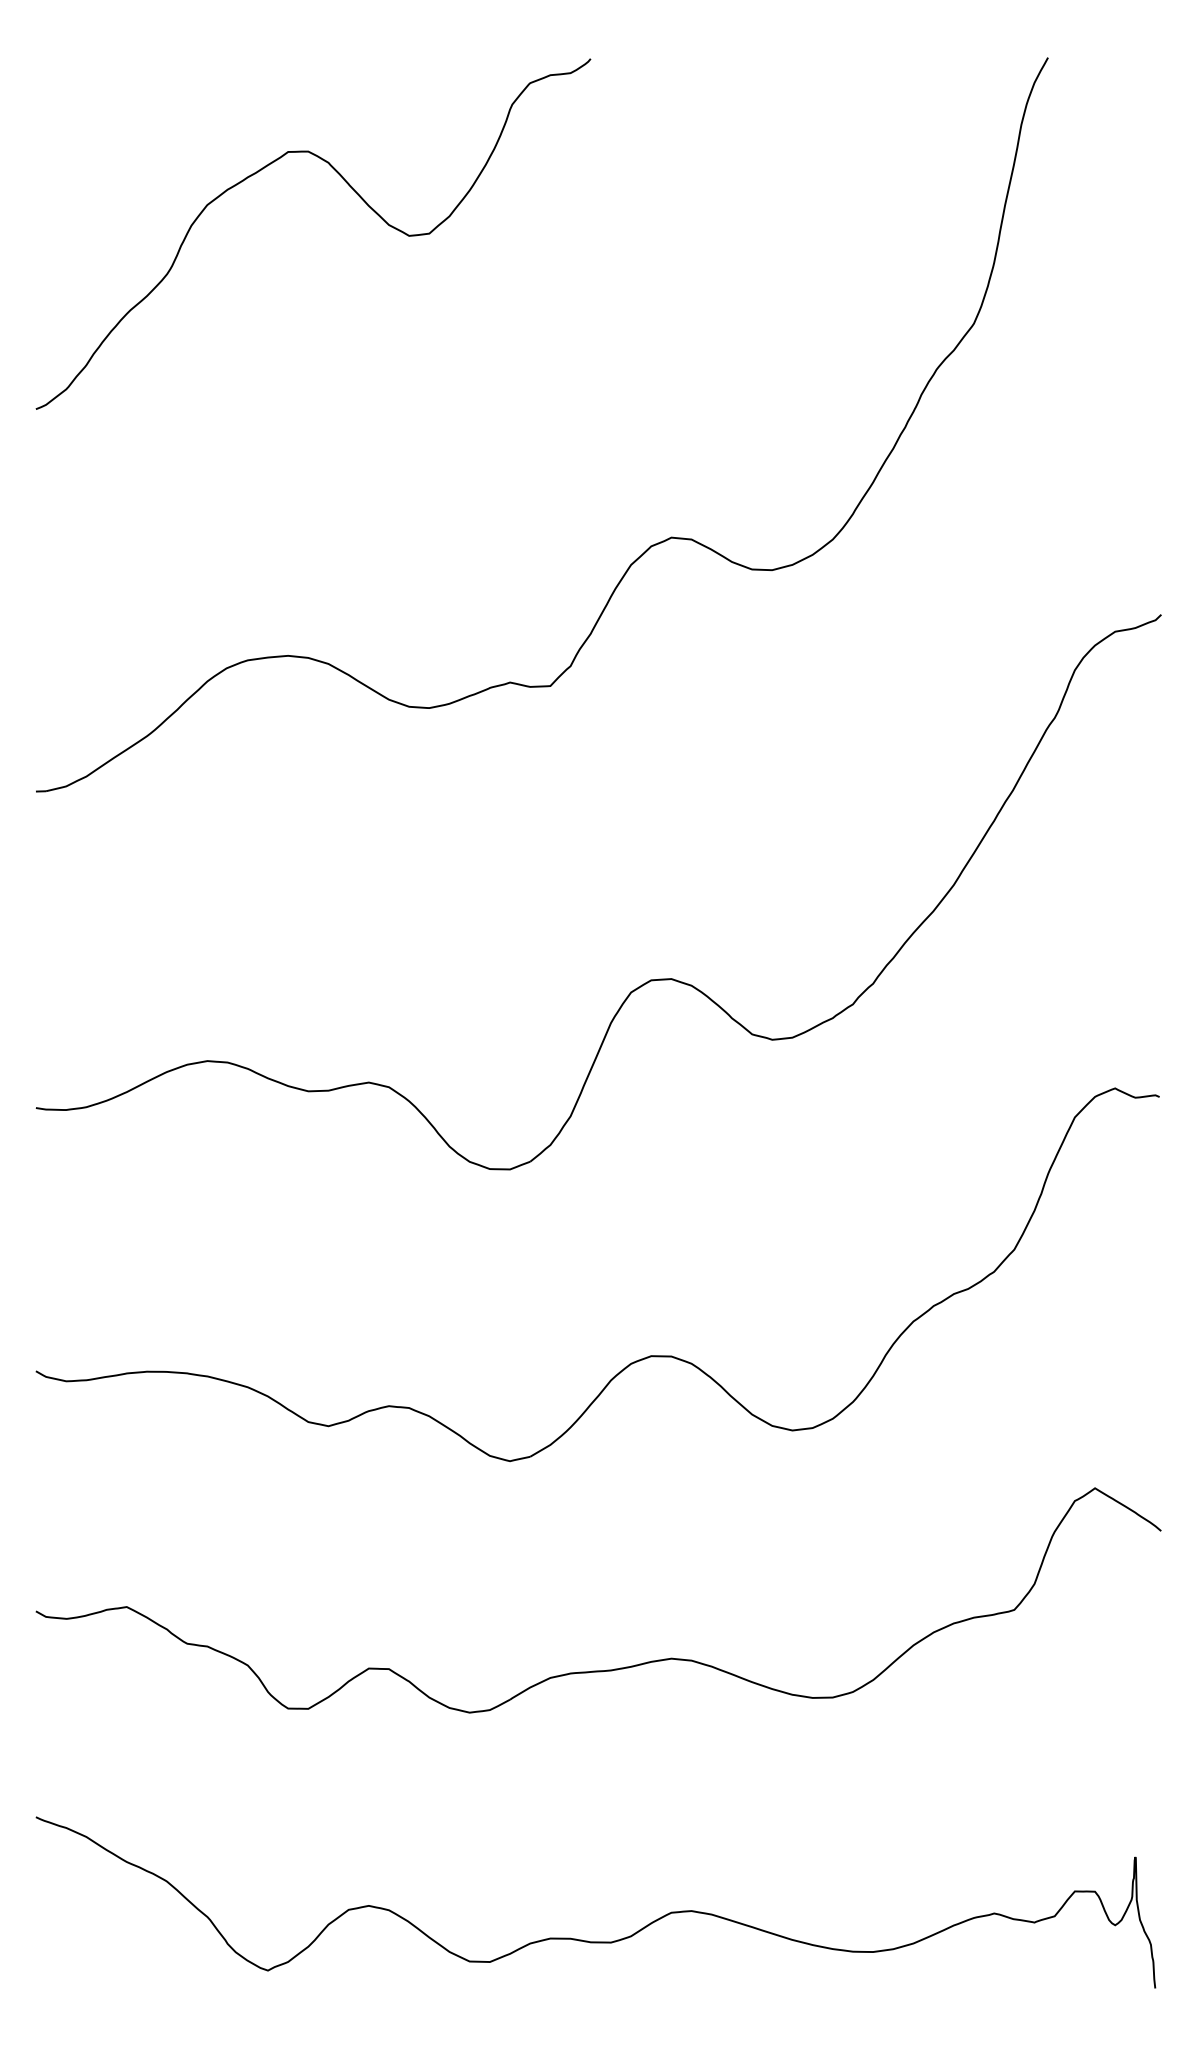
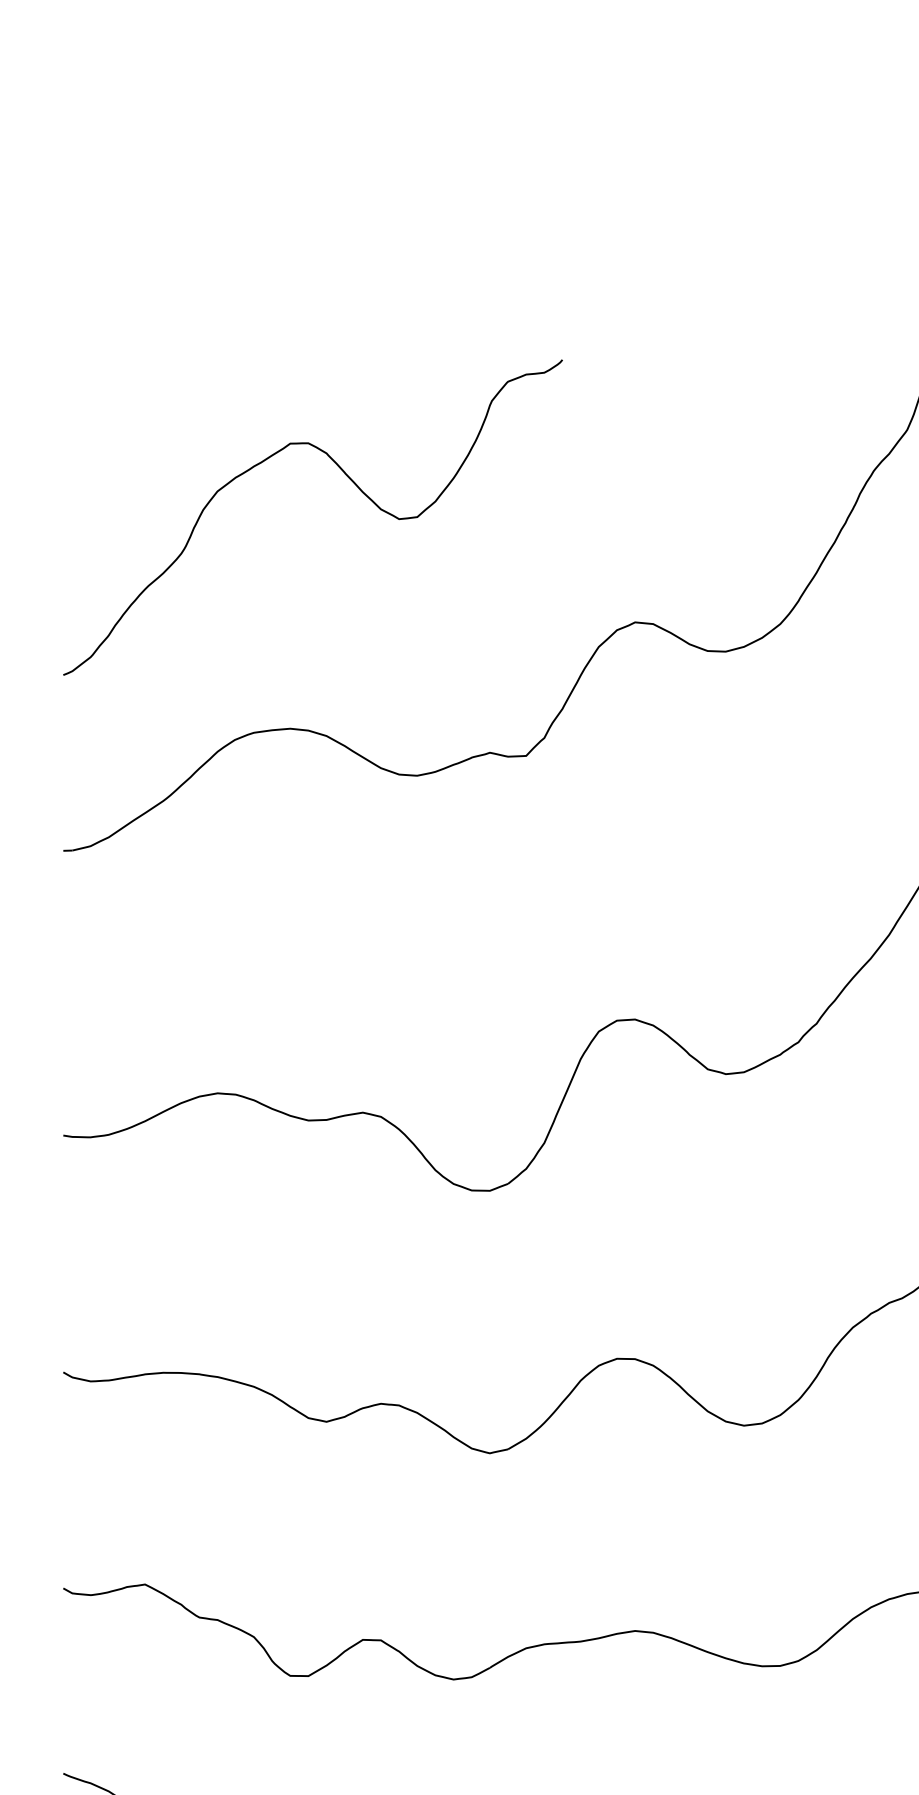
curve: (357, 195) -> (352, 482), moved

